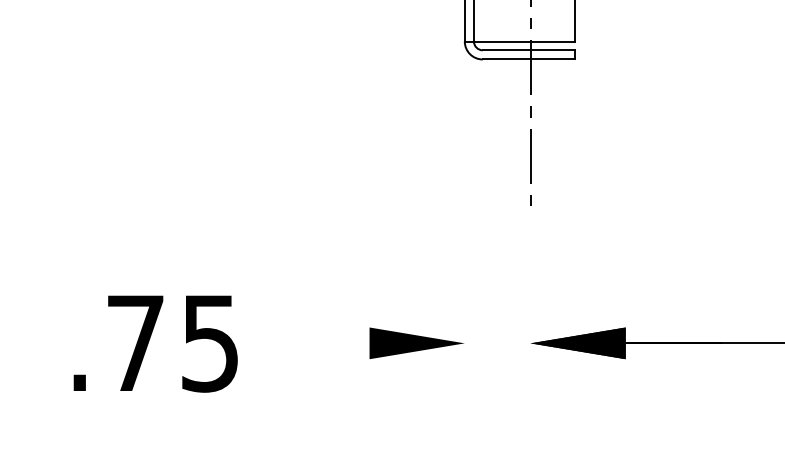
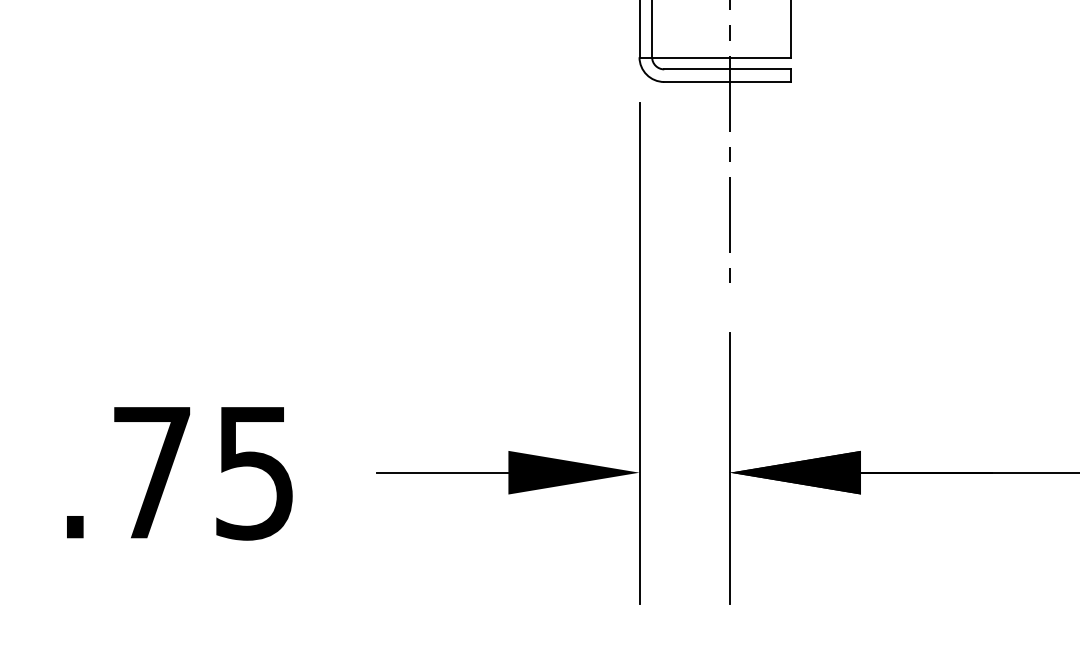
line: (464, 256) -> (639, 353), added
line: (530, 339) -> (729, 467), added
text: (155, 343) -> (179, 472), moved
line: (321, 343) -> (442, 472), added

